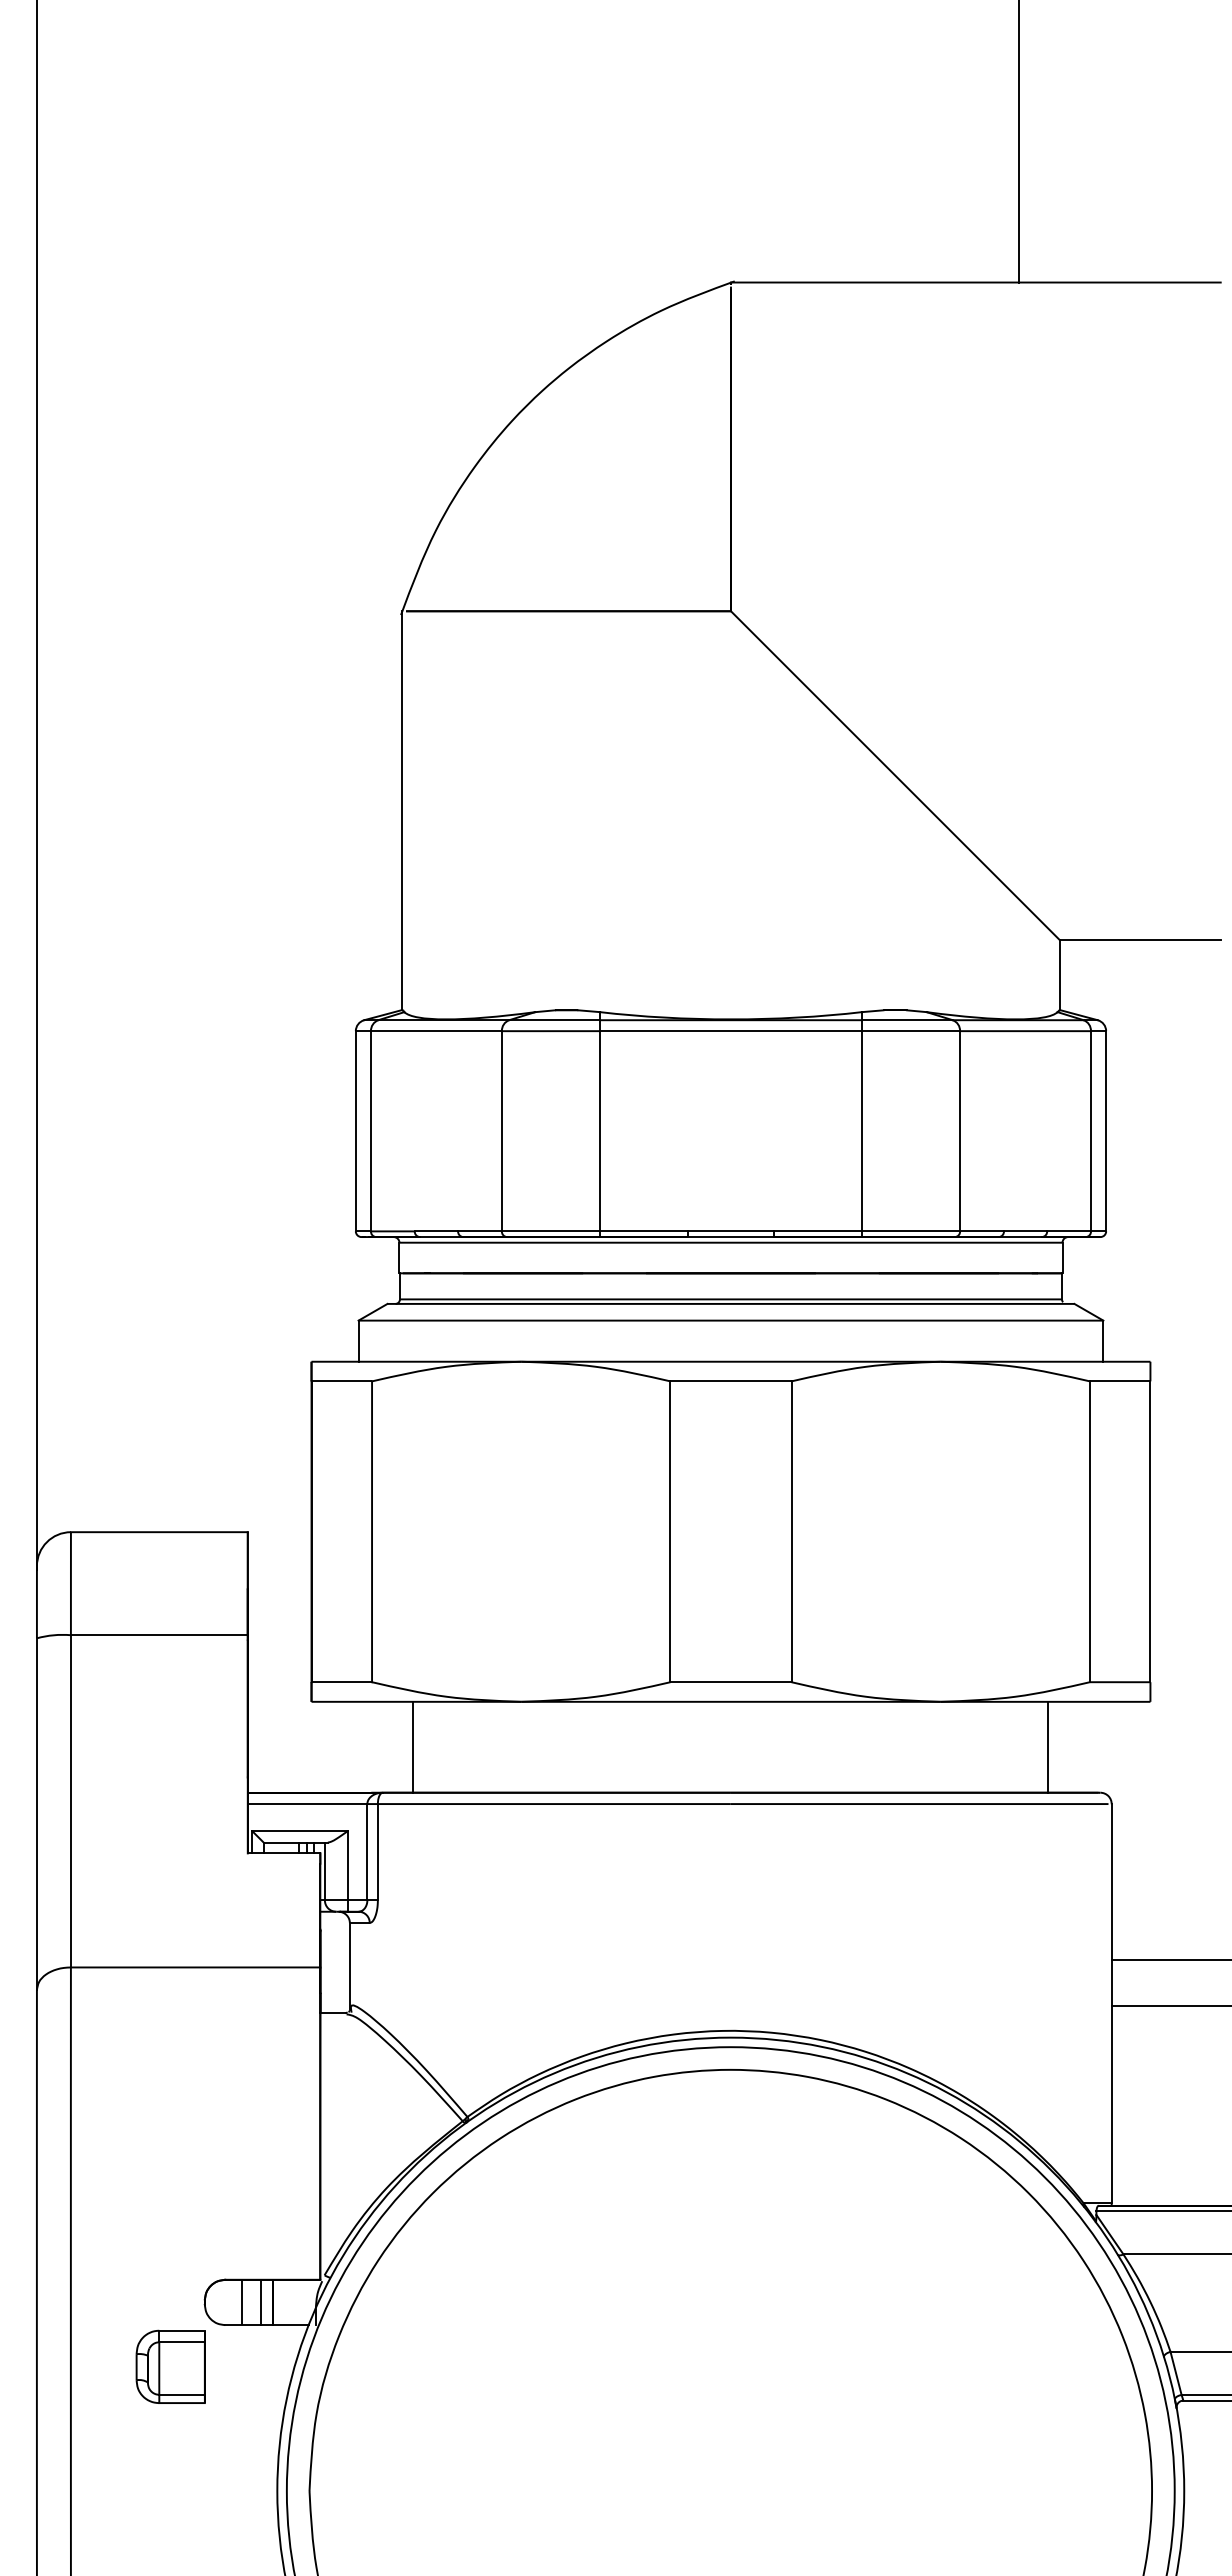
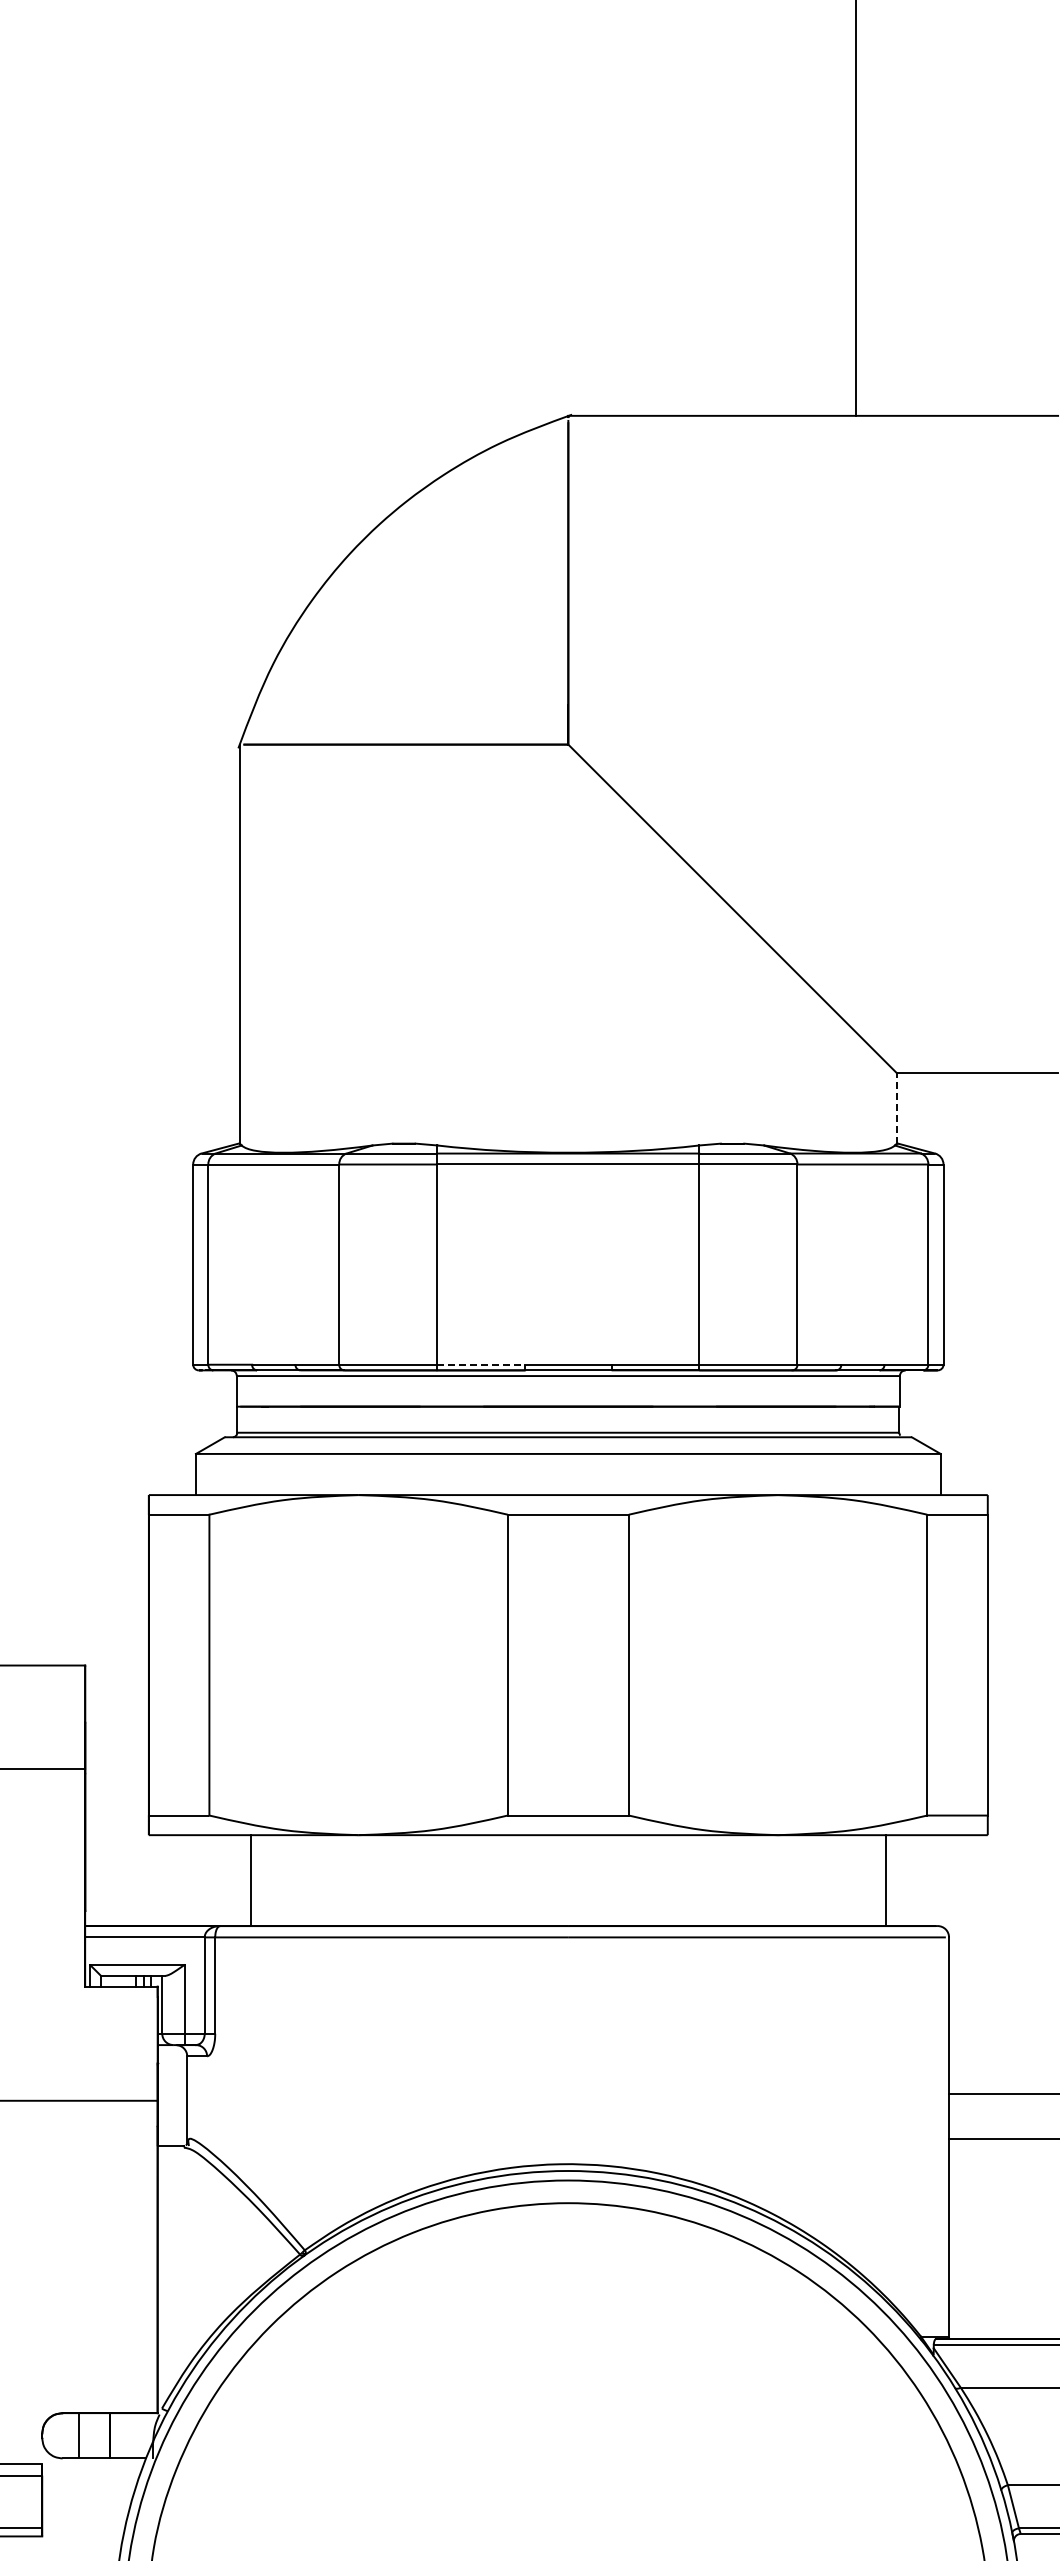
line: (1059, 974) -> (896, 1107), solid -> dashed
line: (643, 1231) -> (480, 1364), solid -> dashed
line: (261, 2302) -> (98, 2435), removed

